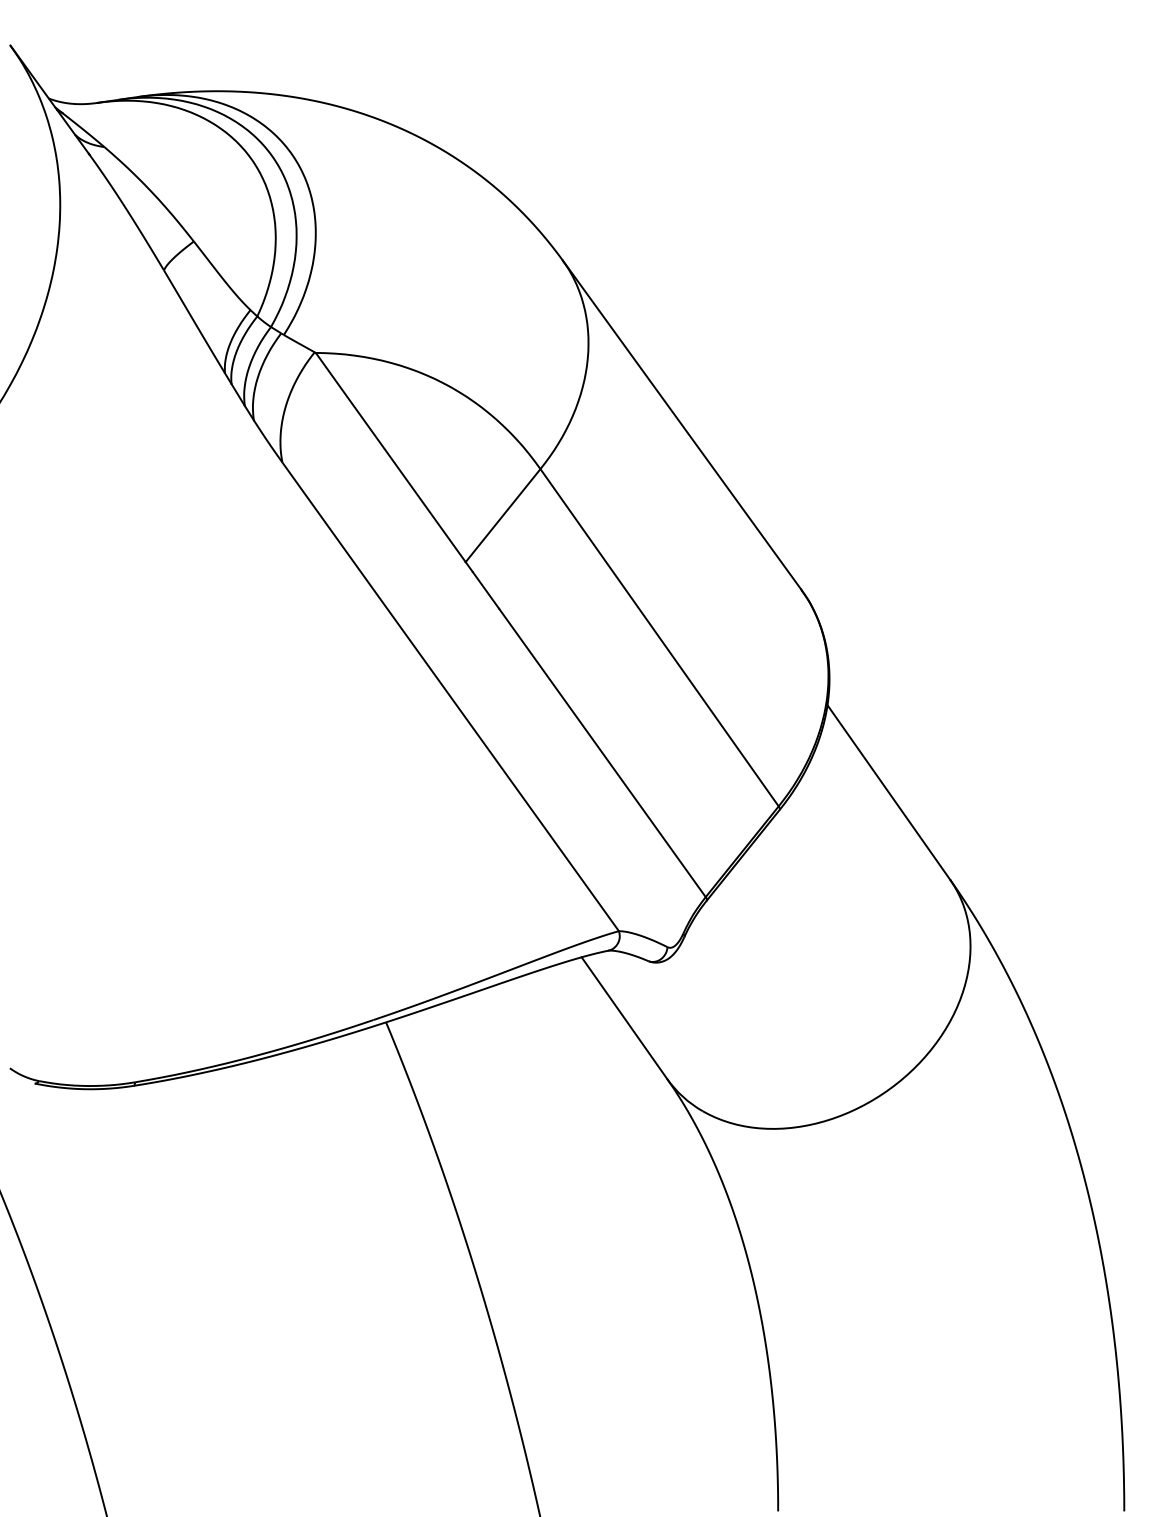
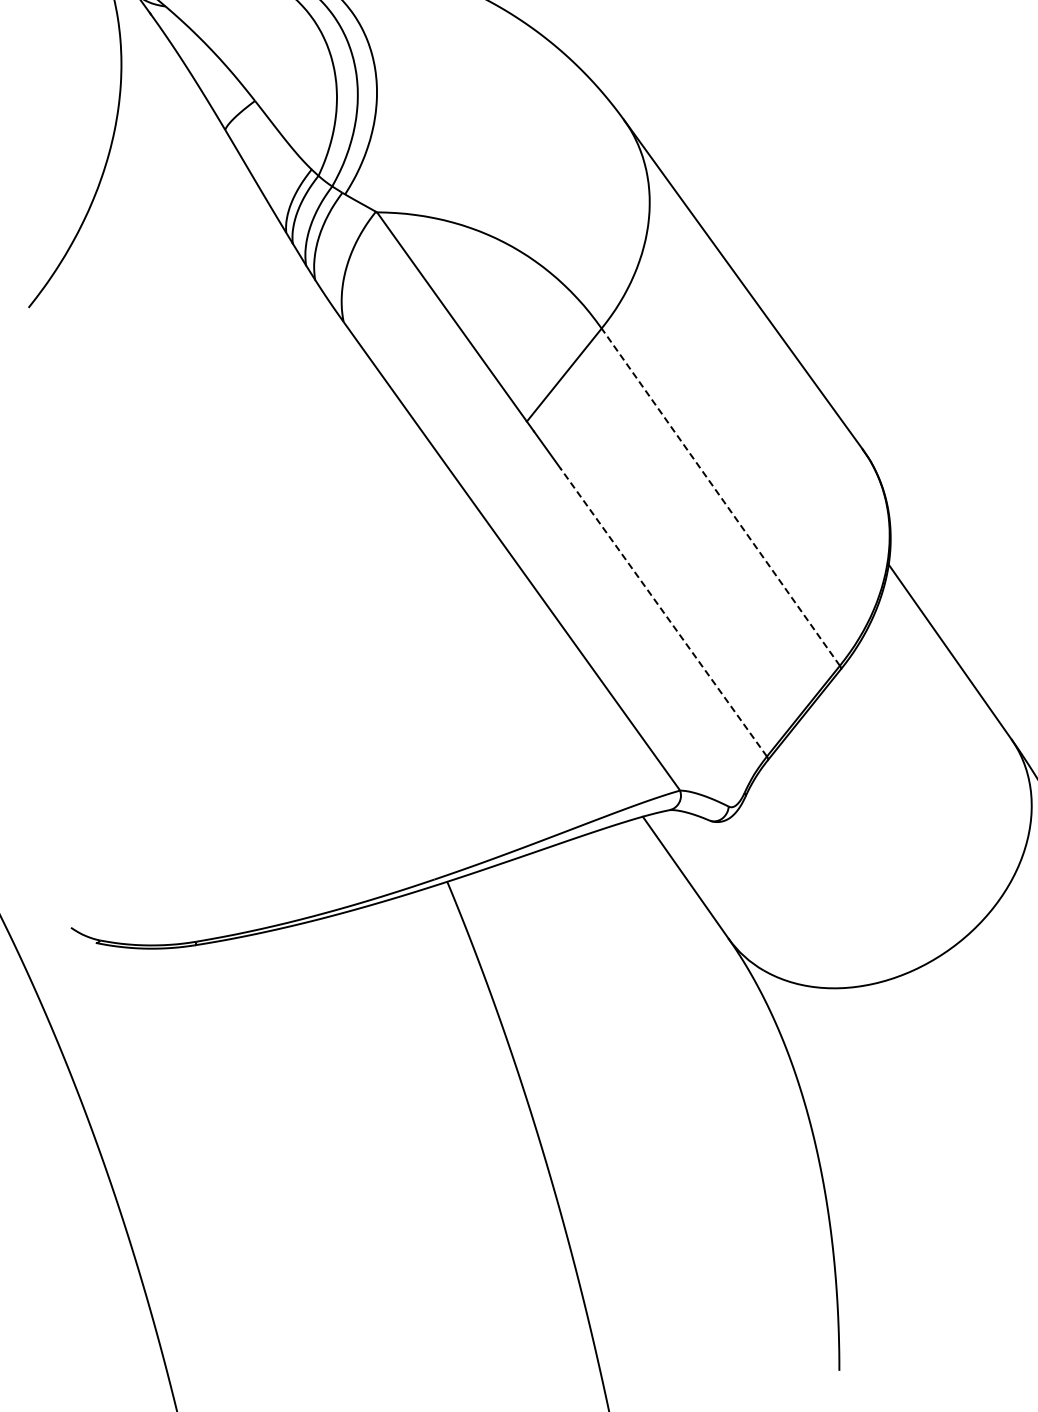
line: (659, 637) -> (720, 496), solid -> dashed
line: (602, 752) -> (663, 611), solid -> dashed

